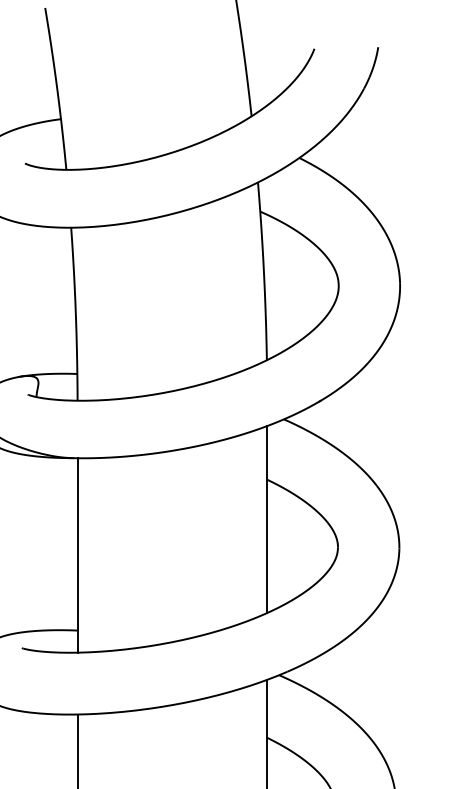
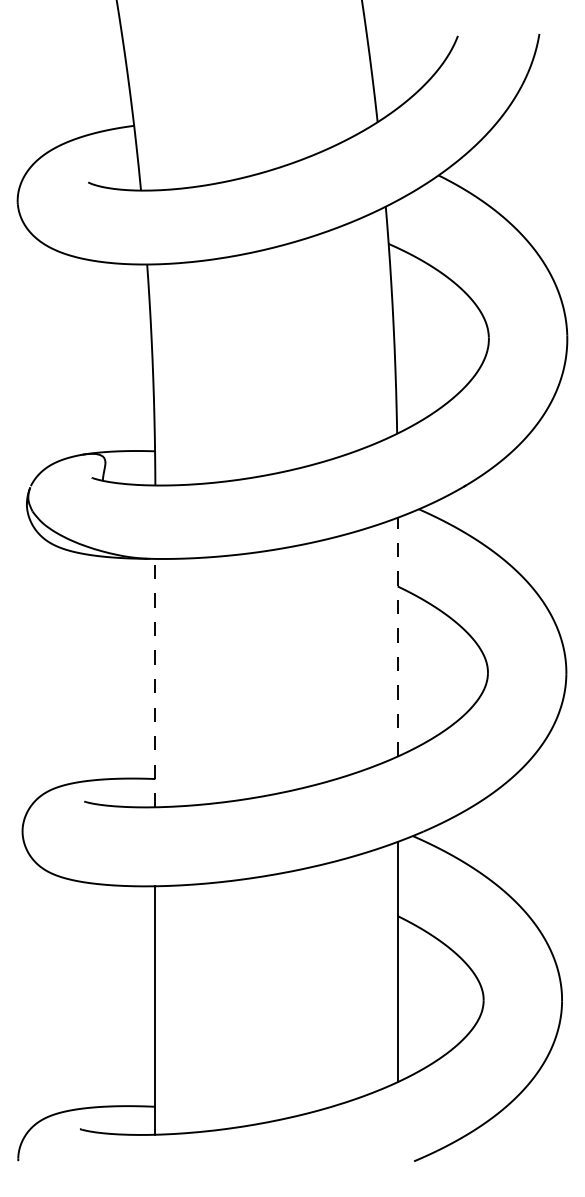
line: (267, 518) -> (397, 636), solid -> dashed
line: (77, 554) -> (155, 682), solid -> dashed

